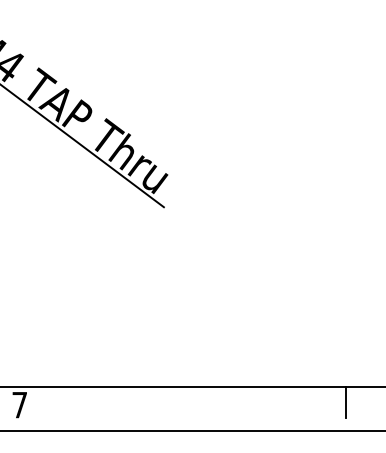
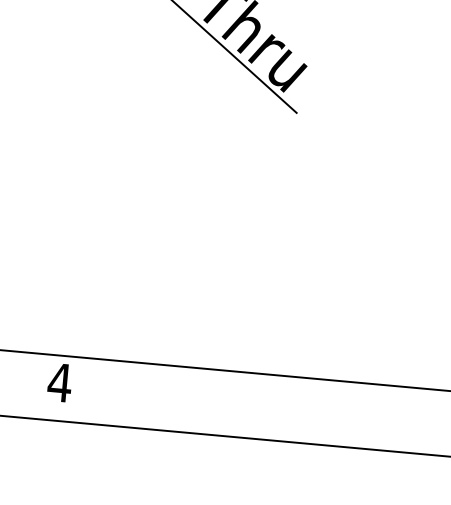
text: (19, 405) -> (59, 383), 7 -> 4

